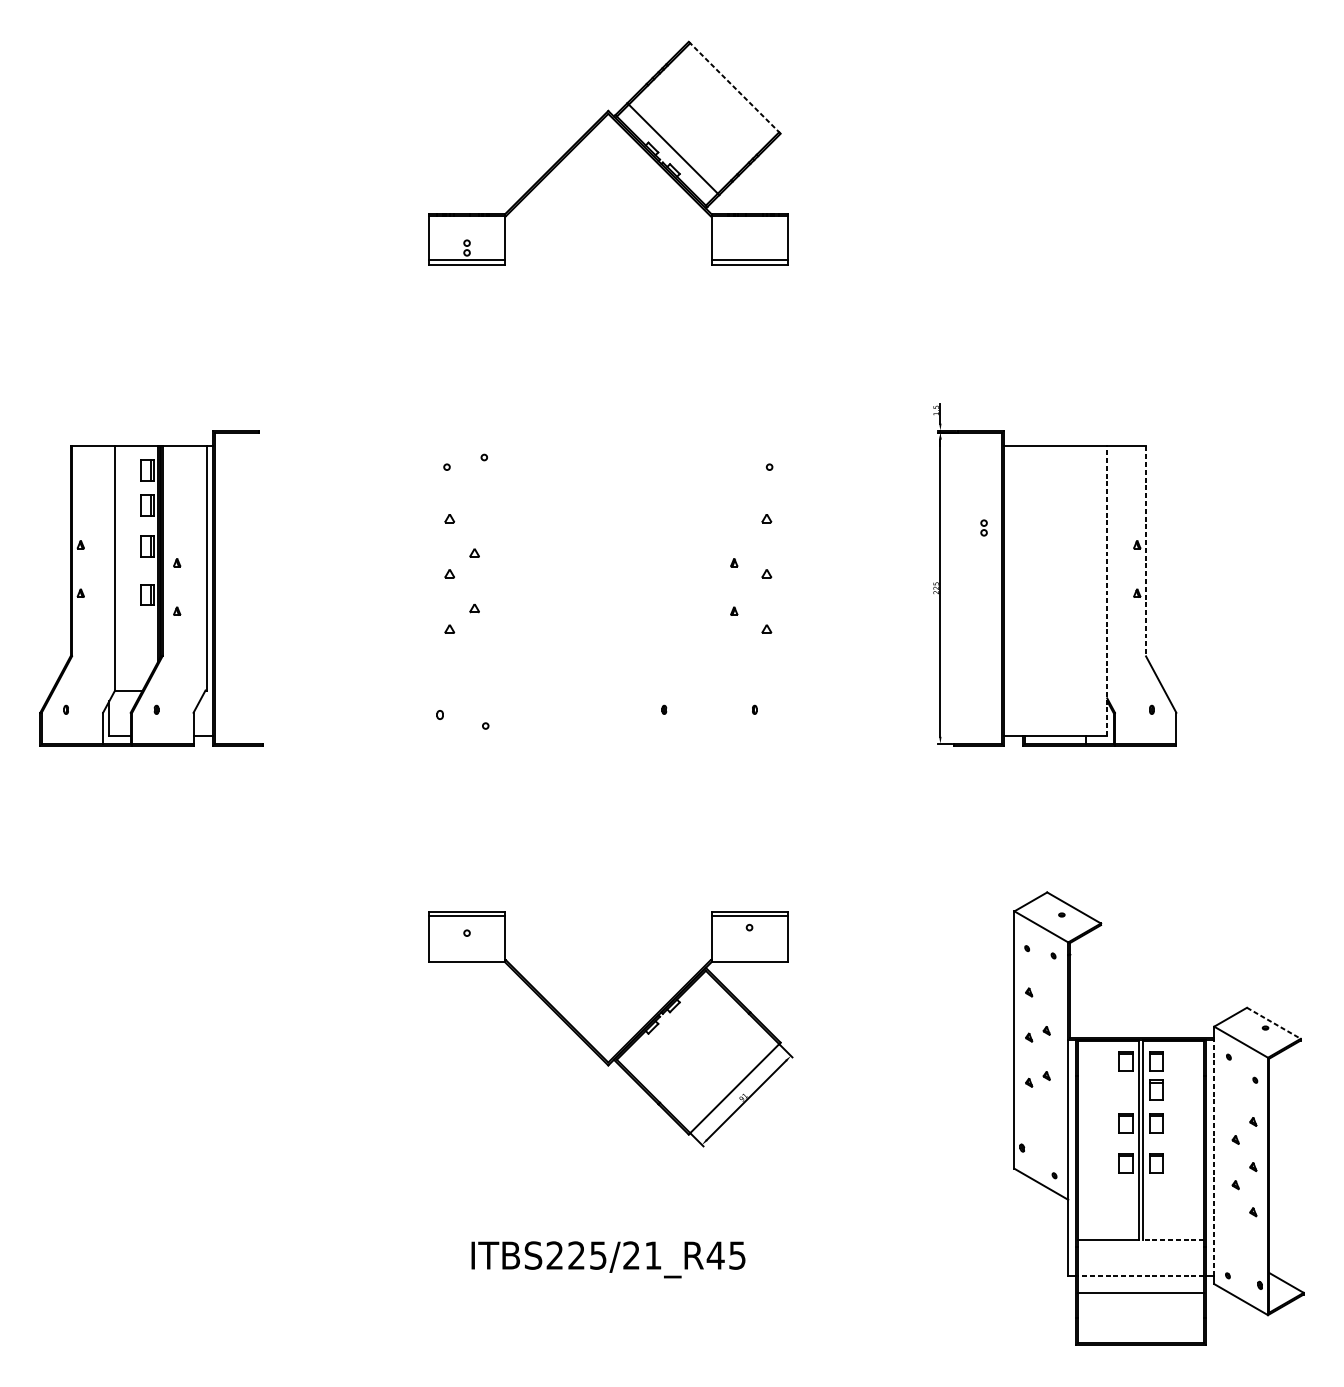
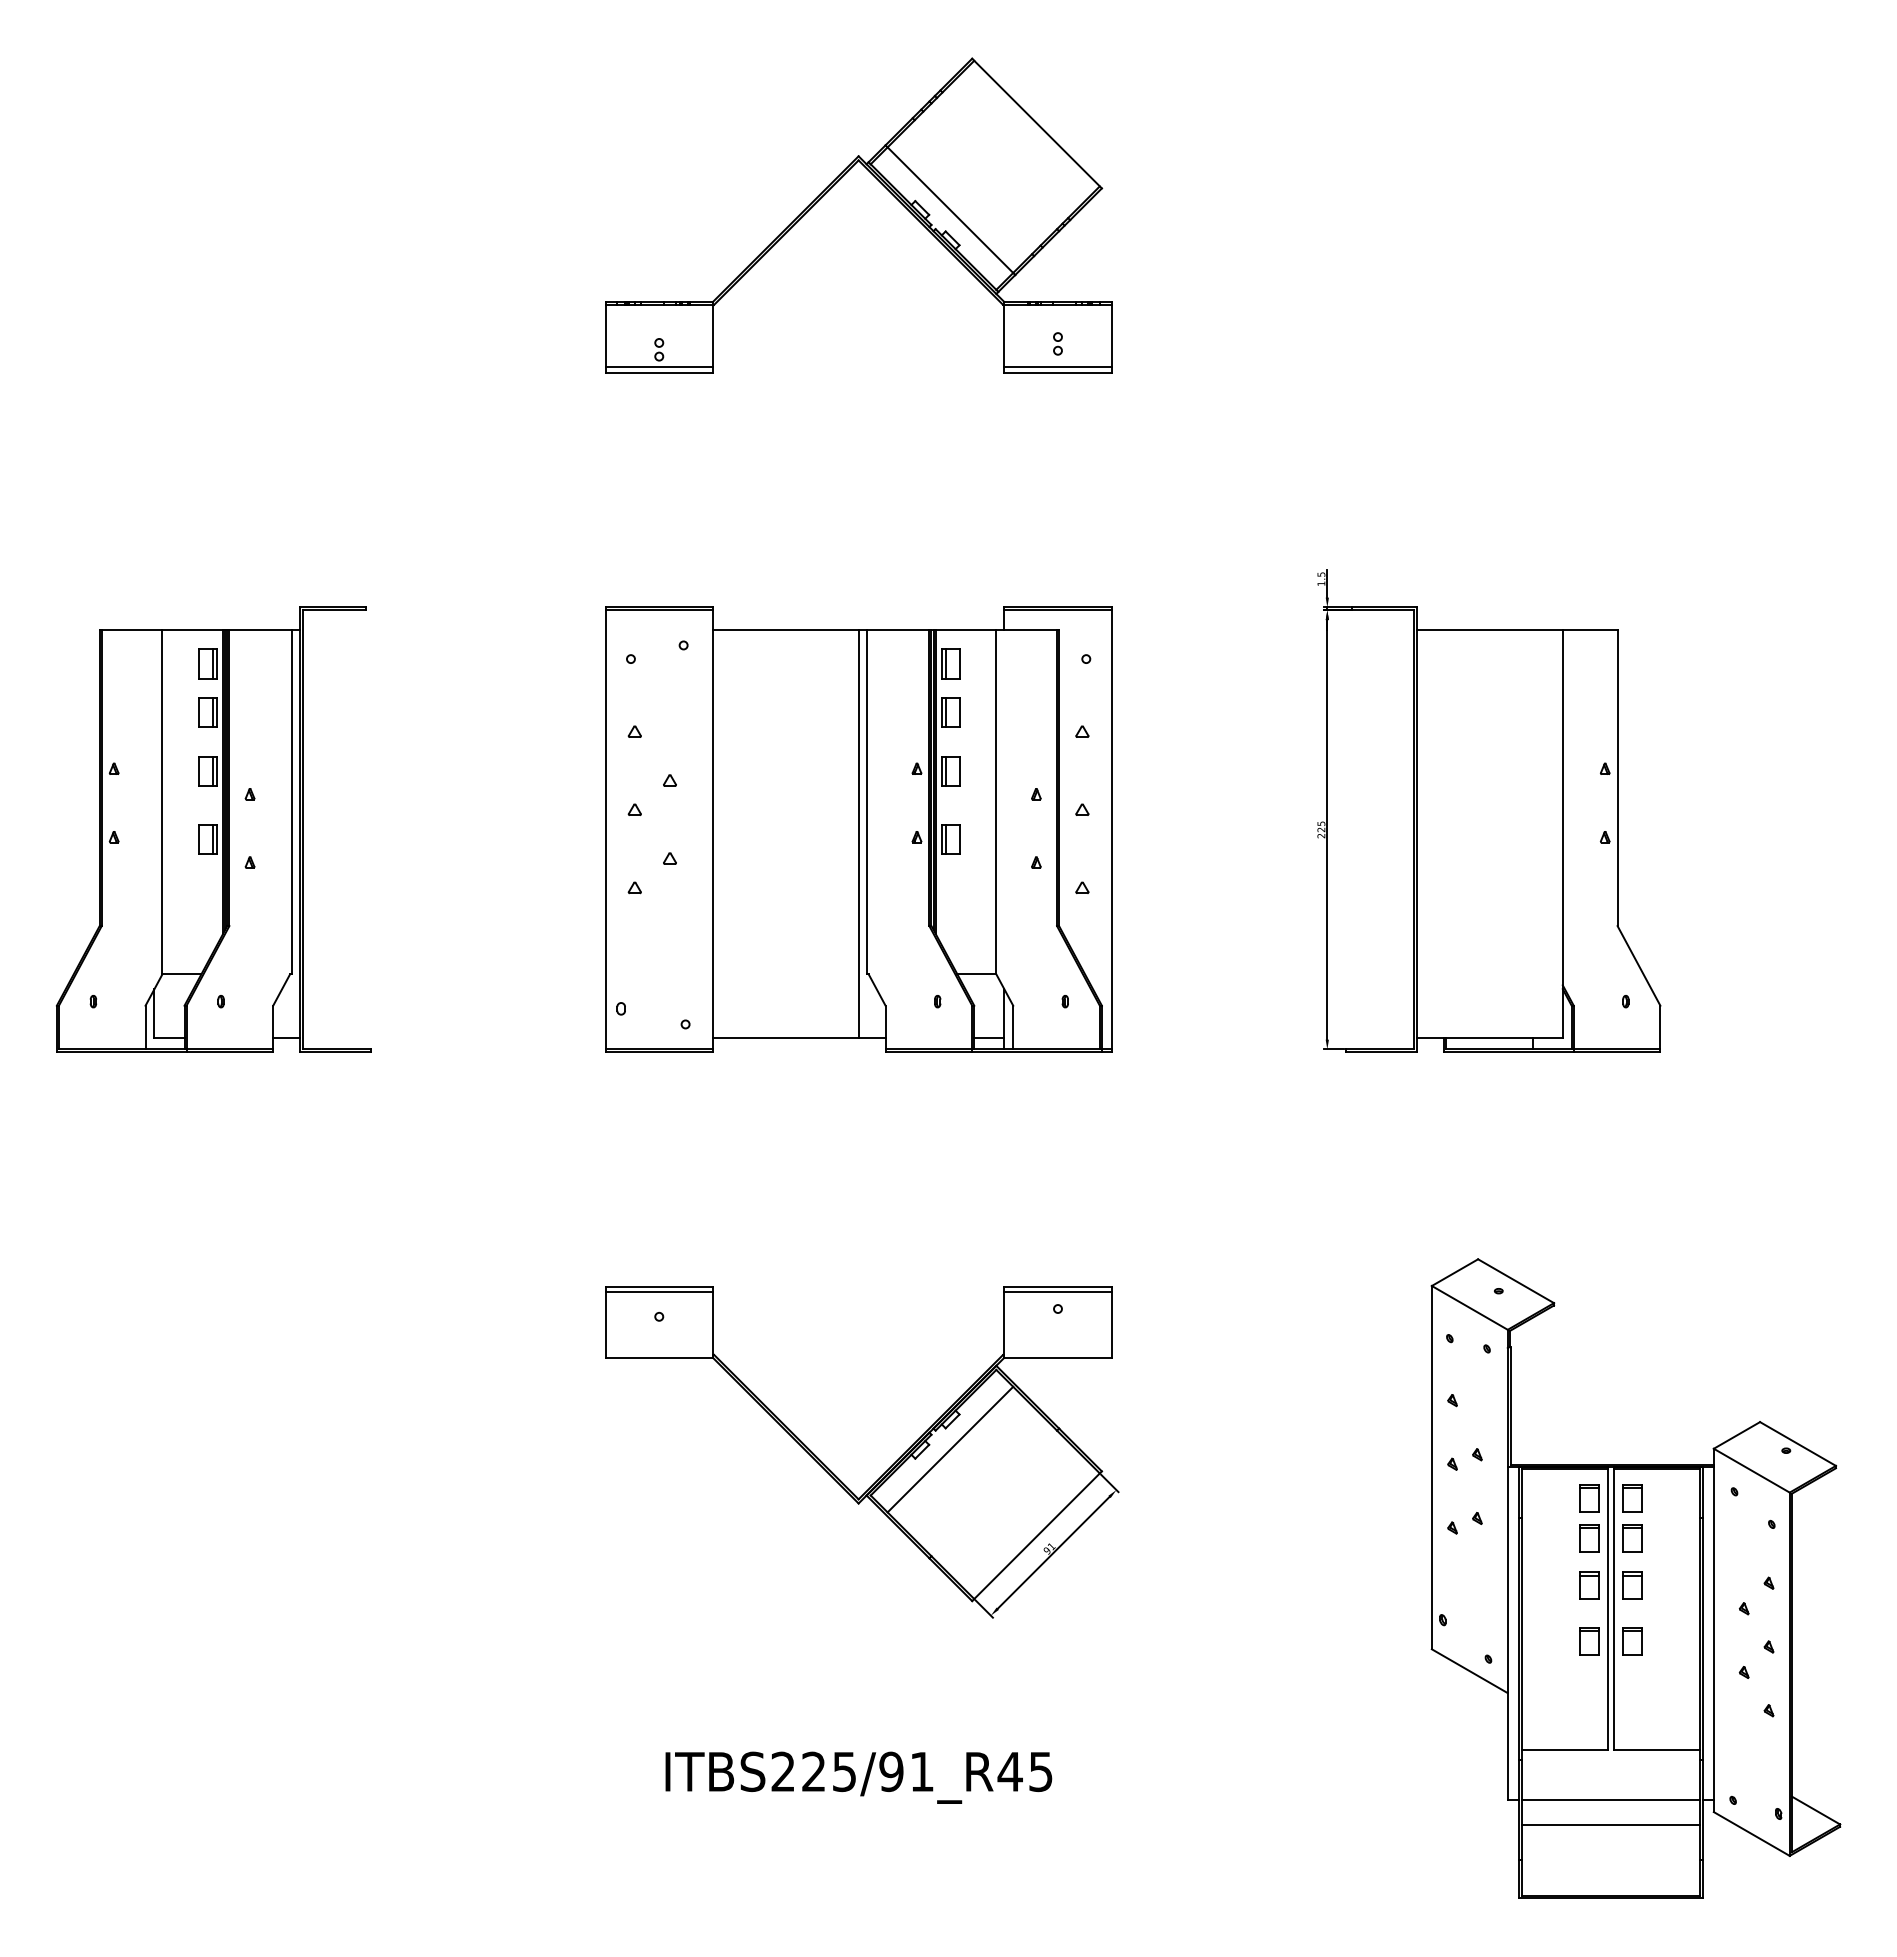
line: (735, 87) -> (1037, 123), dashed -> solid
part: (983, 527) -> (1057, 343), moved
line: (1145, 551) -> (1617, 778), dashed -> solid
part: (608, 587) -> (858, 829), added
line: (1107, 590) -> (1562, 833), dashed -> solid
line: (1274, 1023) -> (1798, 1444), dashed -> solid
line: (673, 1027) -> (950, 1449), added
part: (1126, 1090) -> (1589, 1538), added
line: (1214, 1157) -> (1713, 1633), dashed -> solid
line: (1173, 1240) -> (1656, 1750), dashed -> solid
text: (631, 1255) -> (891, 1771), ITBS225/21_R45 -> ITBS225/91_R45
line: (1141, 1275) -> (1610, 1800), dashed -> solid

